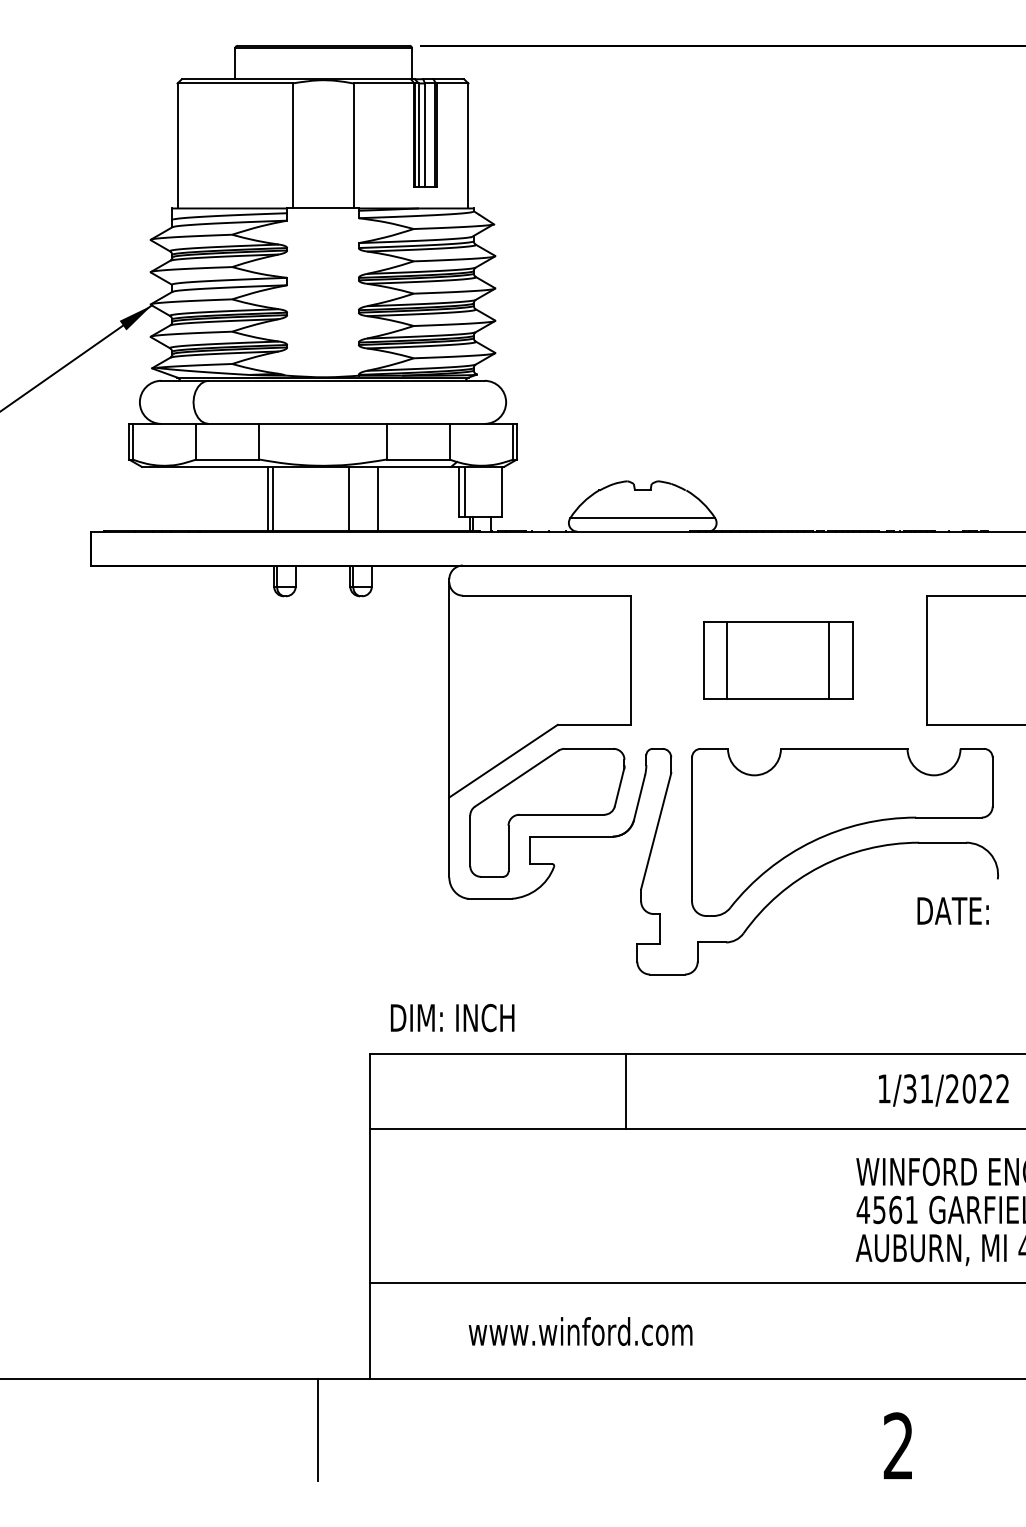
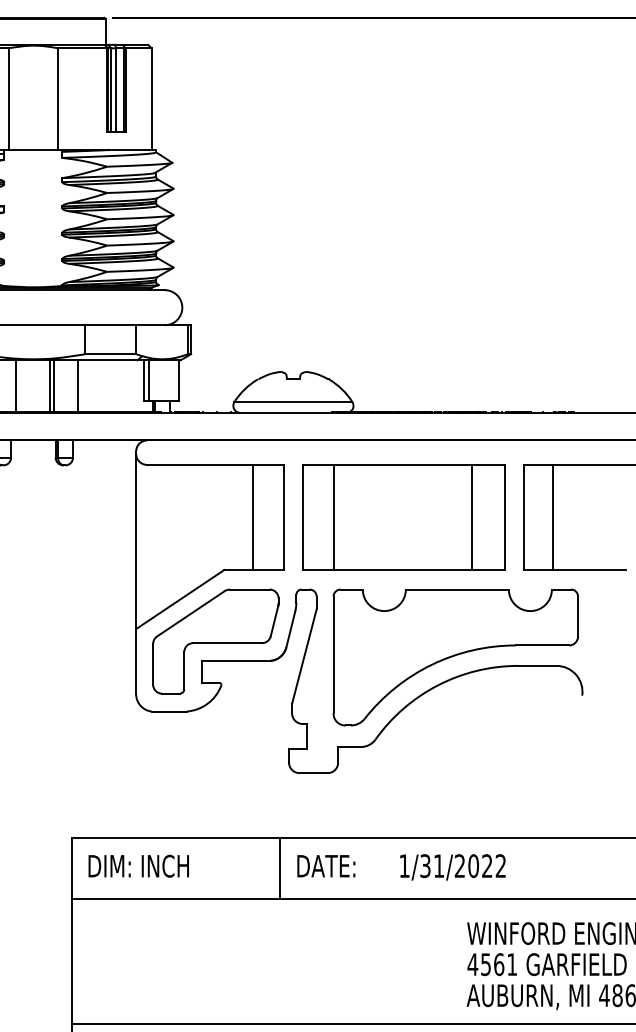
line: (302, 498) -> (16, 385), added
line: (343, 498) -> (50, 385), added
line: (593, 659) -> (253, 516), added
line: (961, 659) -> (552, 516), added
part: (778, 660) -> (403, 517), size x1.67
text: (952, 910) -> (325, 865), moved
text: (452, 1017) -> (138, 865), moved
text: (943, 1090) -> (452, 867), moved

